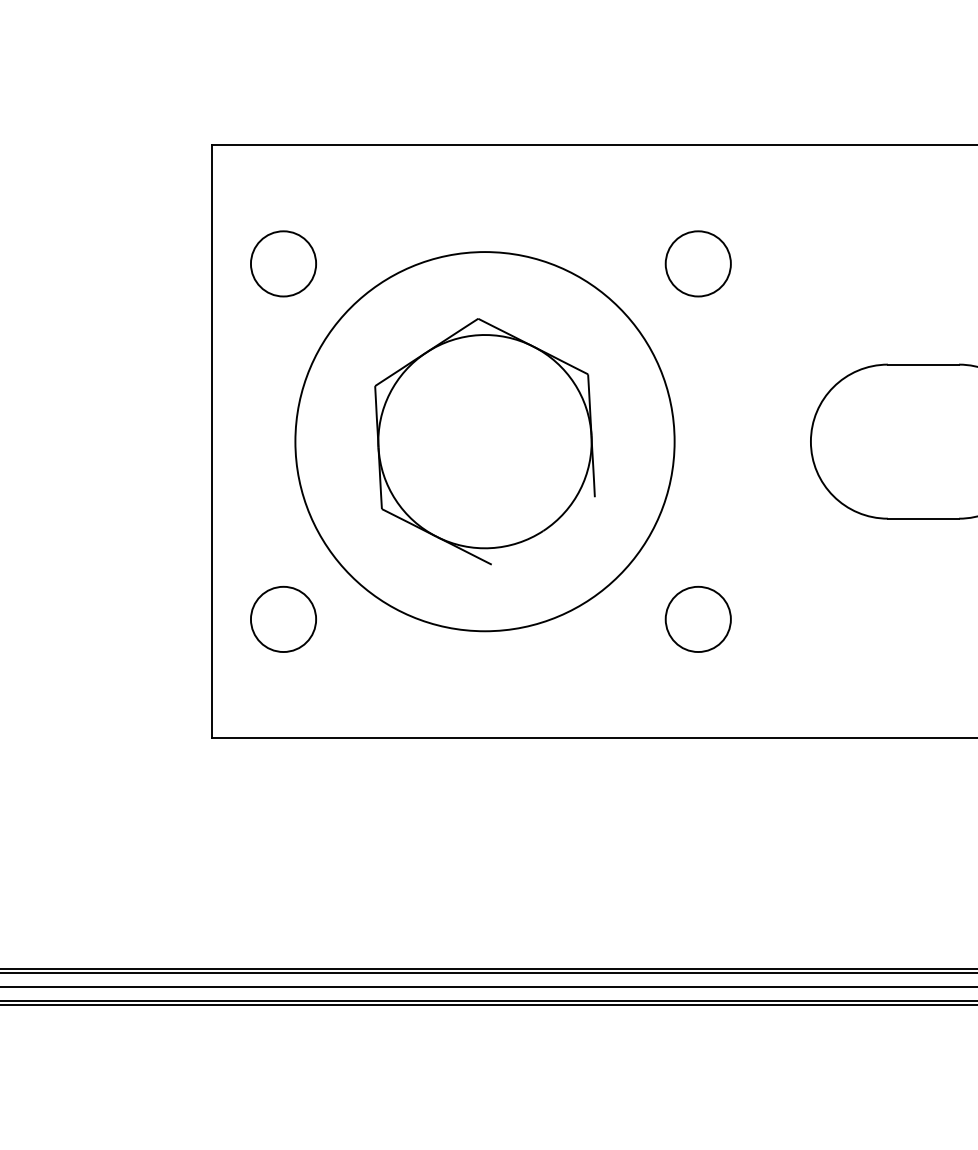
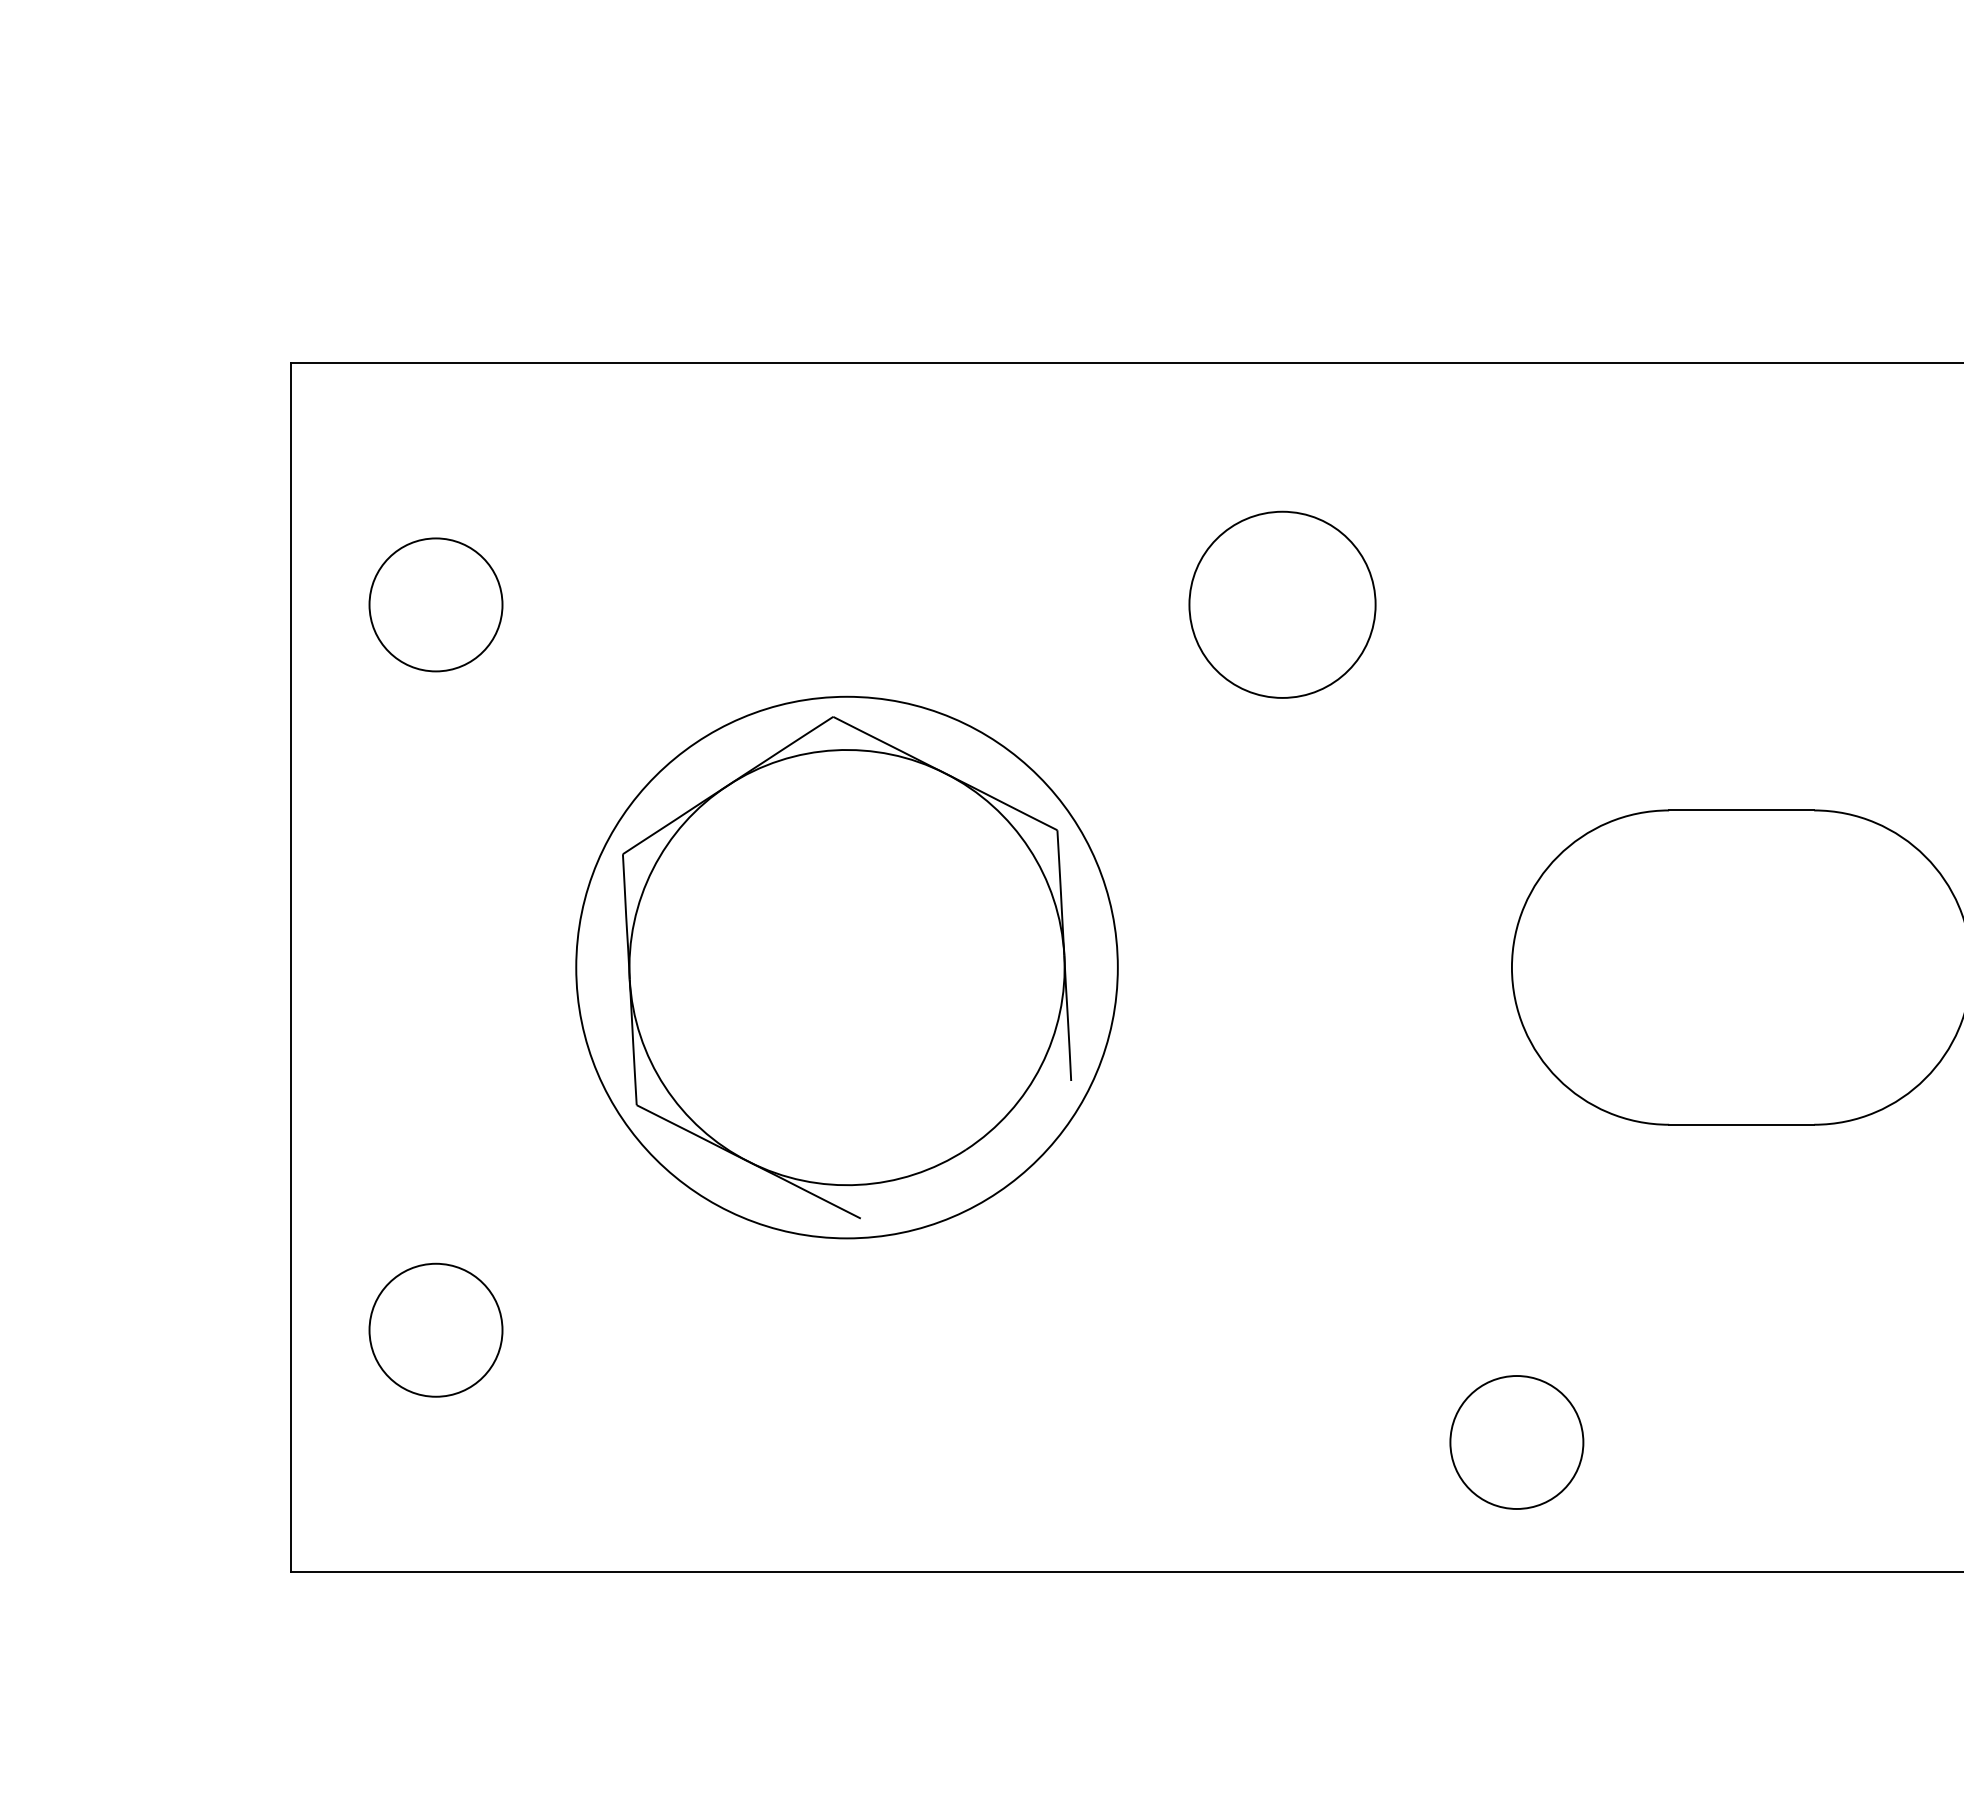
circle: (697, 263) -> (1280, 604), size x1.4
circle: (484, 441) -> (845, 967), size x0.7
circle: (697, 618) -> (1515, 1440), moved

